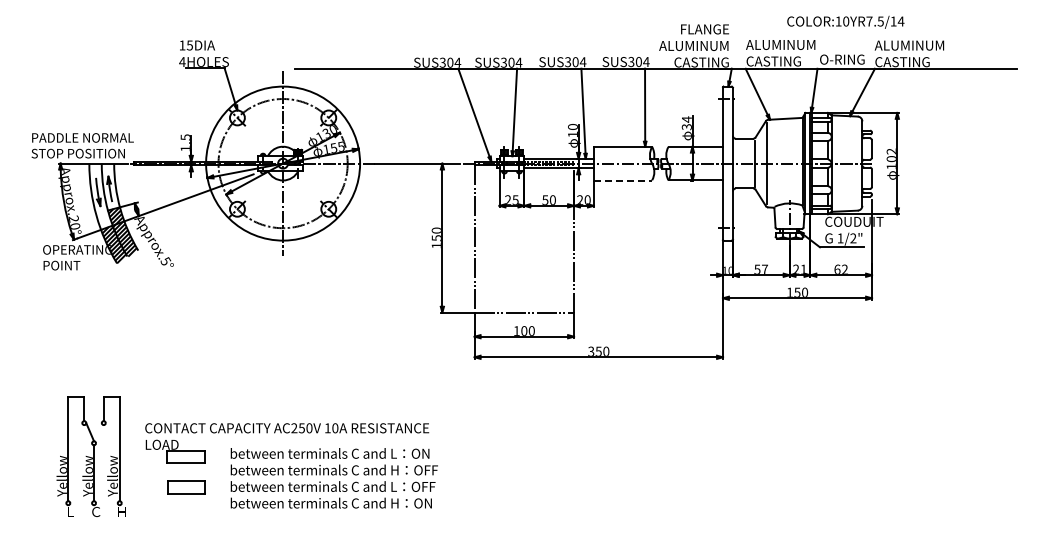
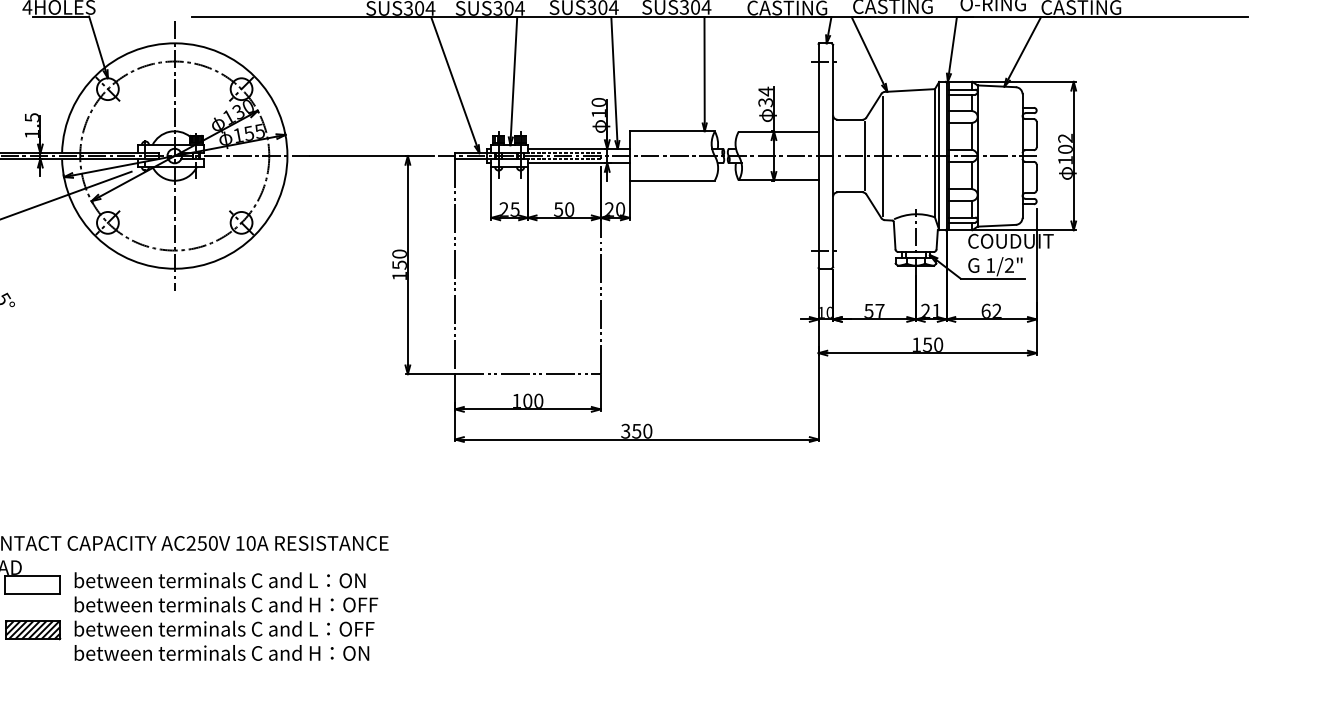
line: (623, 180) -> (672, 180), dashed -> solid
text: (333, 478) -> (225, 616), moved
hatch: (185, 487) -> (31, 630), added

